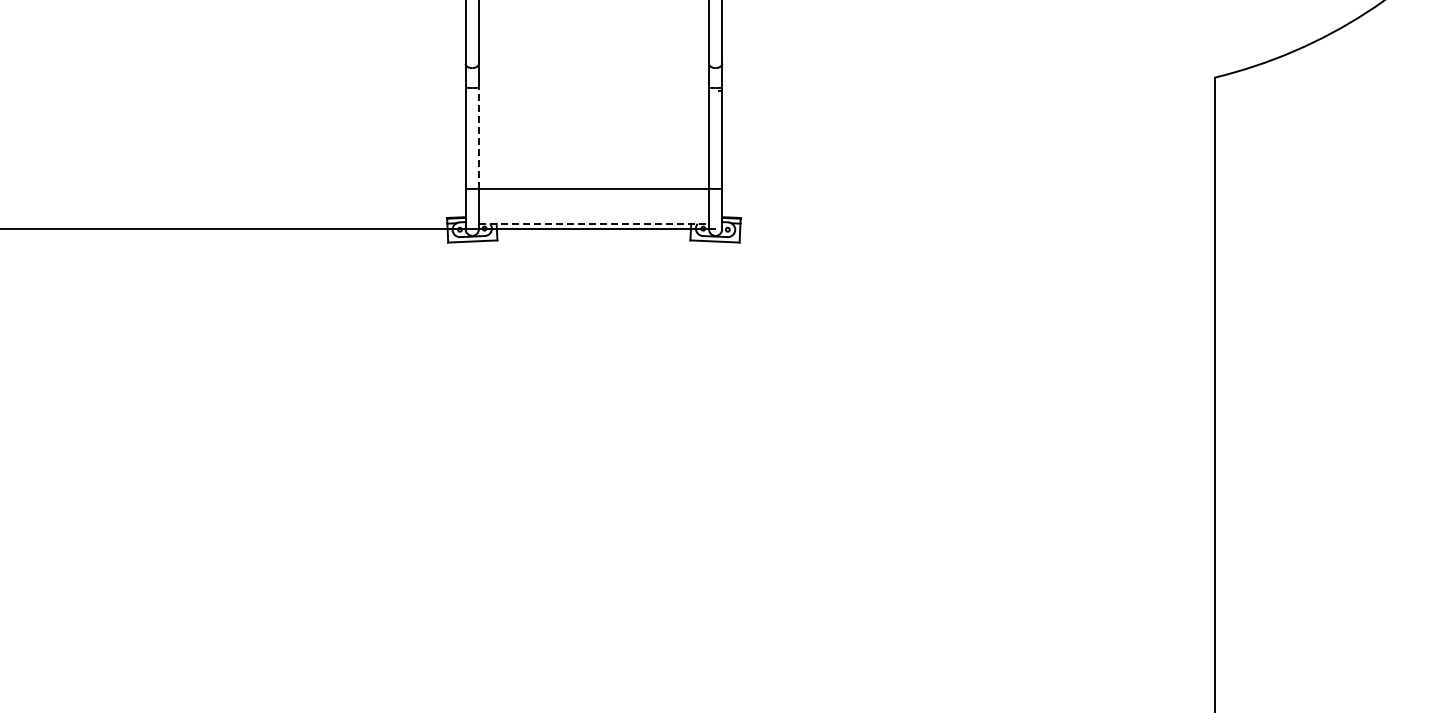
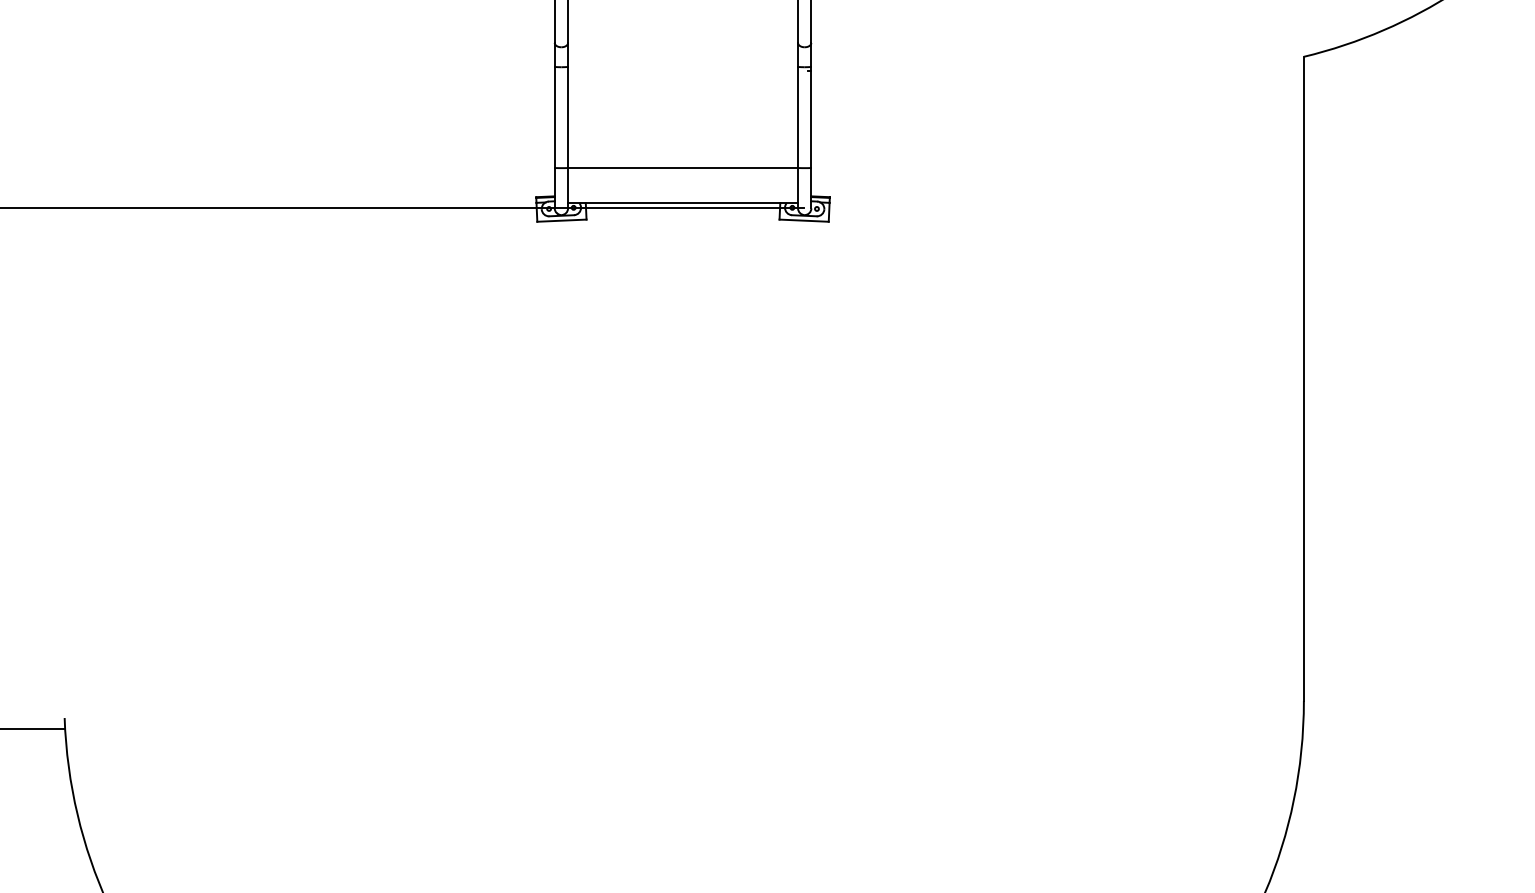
line: (479, 138) -> (568, 117), dashed -> solid
line: (594, 224) -> (683, 203), dashed -> solid

